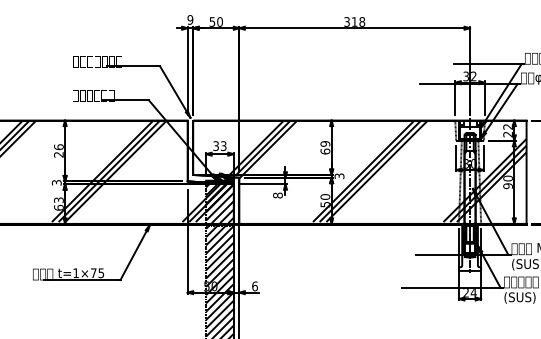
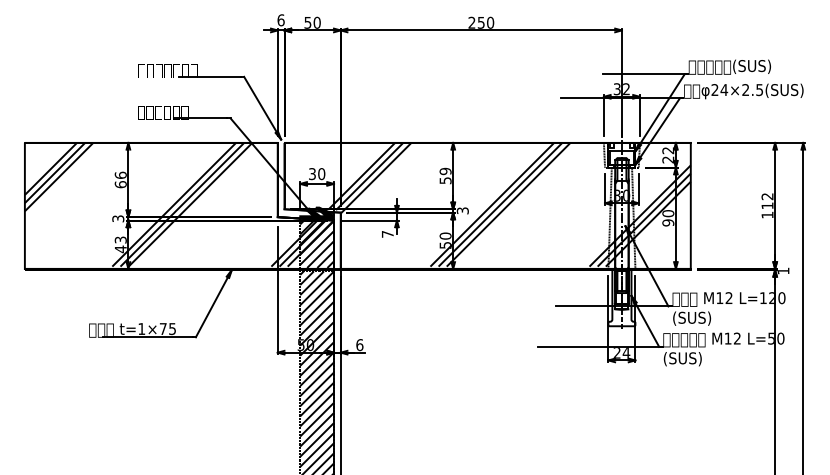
text: (189, 20) -> (280, 20), 9 -> 6
text: (354, 21) -> (481, 22), 318 -> 250
text: (223, 146) -> (321, 174), 33 -> 30
text: (325, 151) -> (445, 180), 69 -> 59
text: (58, 154) -> (120, 184), 26 -> 66
text: (277, 194) -> (387, 233), 8 -> 7
text: (58, 207) -> (120, 249), 63 -> 43

